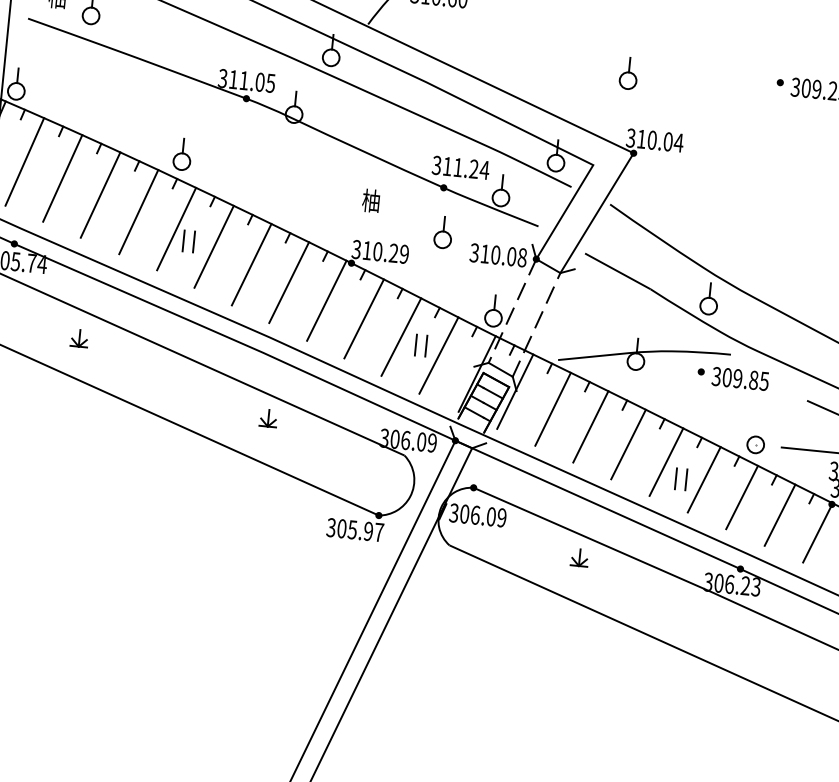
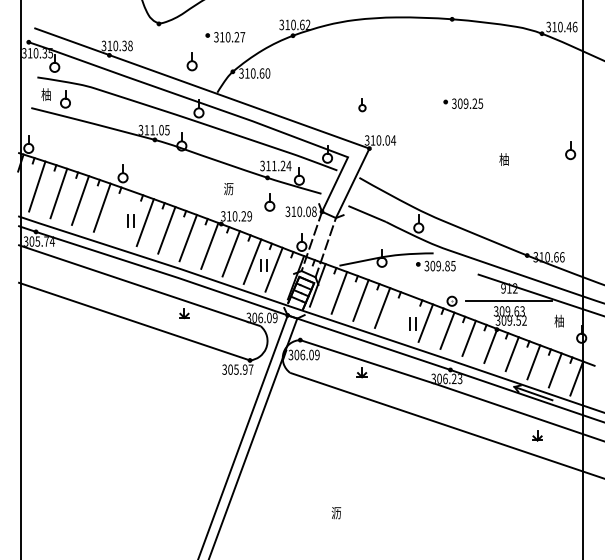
part: (628, 73) -> (362, 105), size x0.7
text: (371, 200) -> (228, 188), 柚 -> 沥
line: (176, 228) -> (123, 214), removed
part: (79, 337) -> (76, 279), removed
line: (665, 461) -> (403, 315), removed

